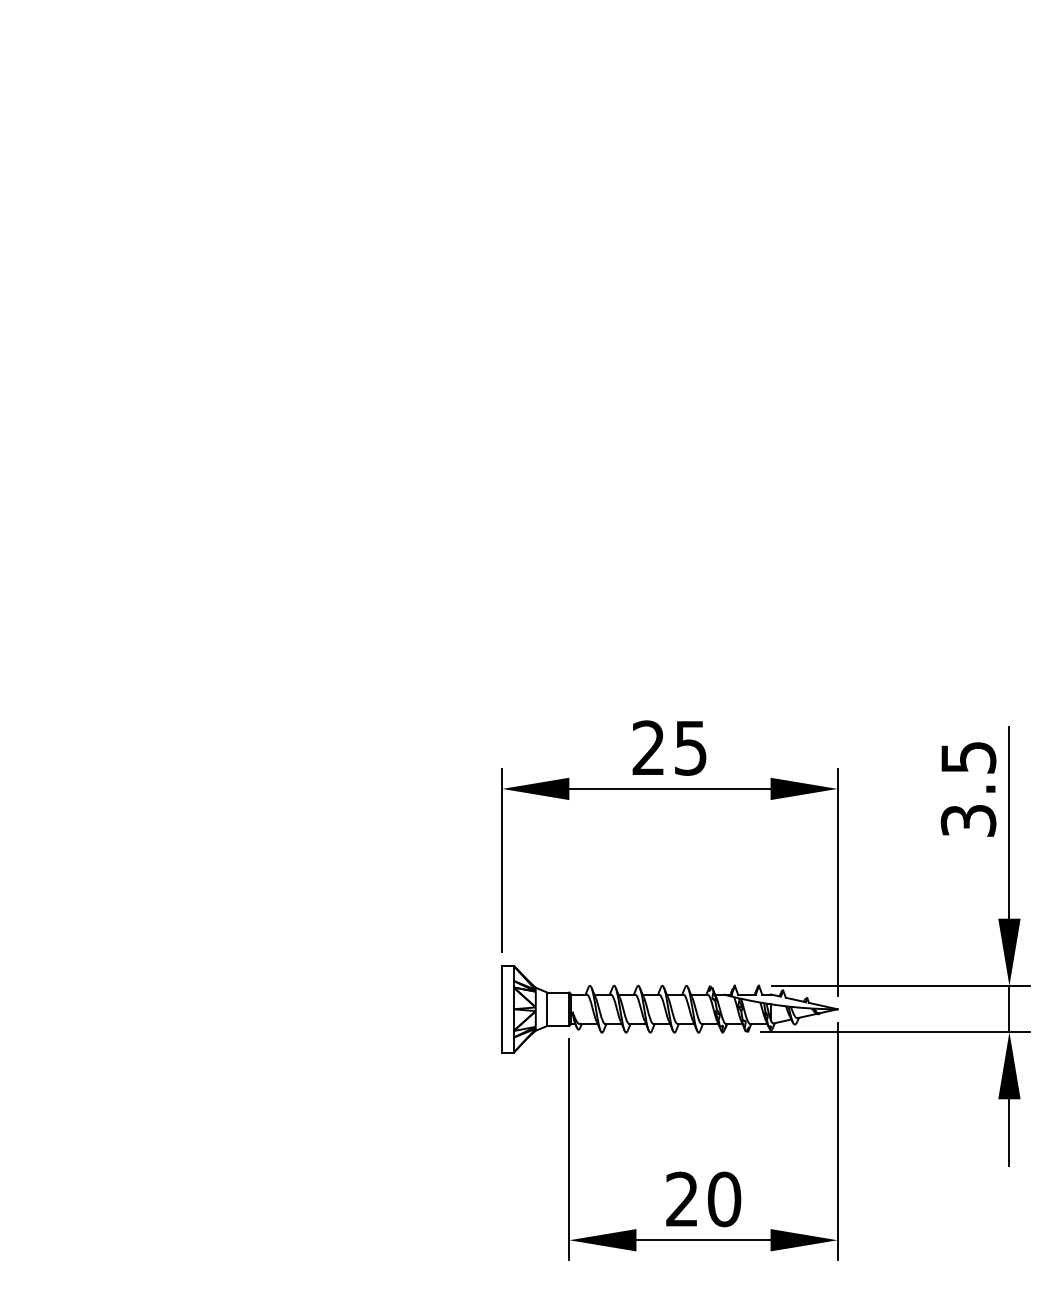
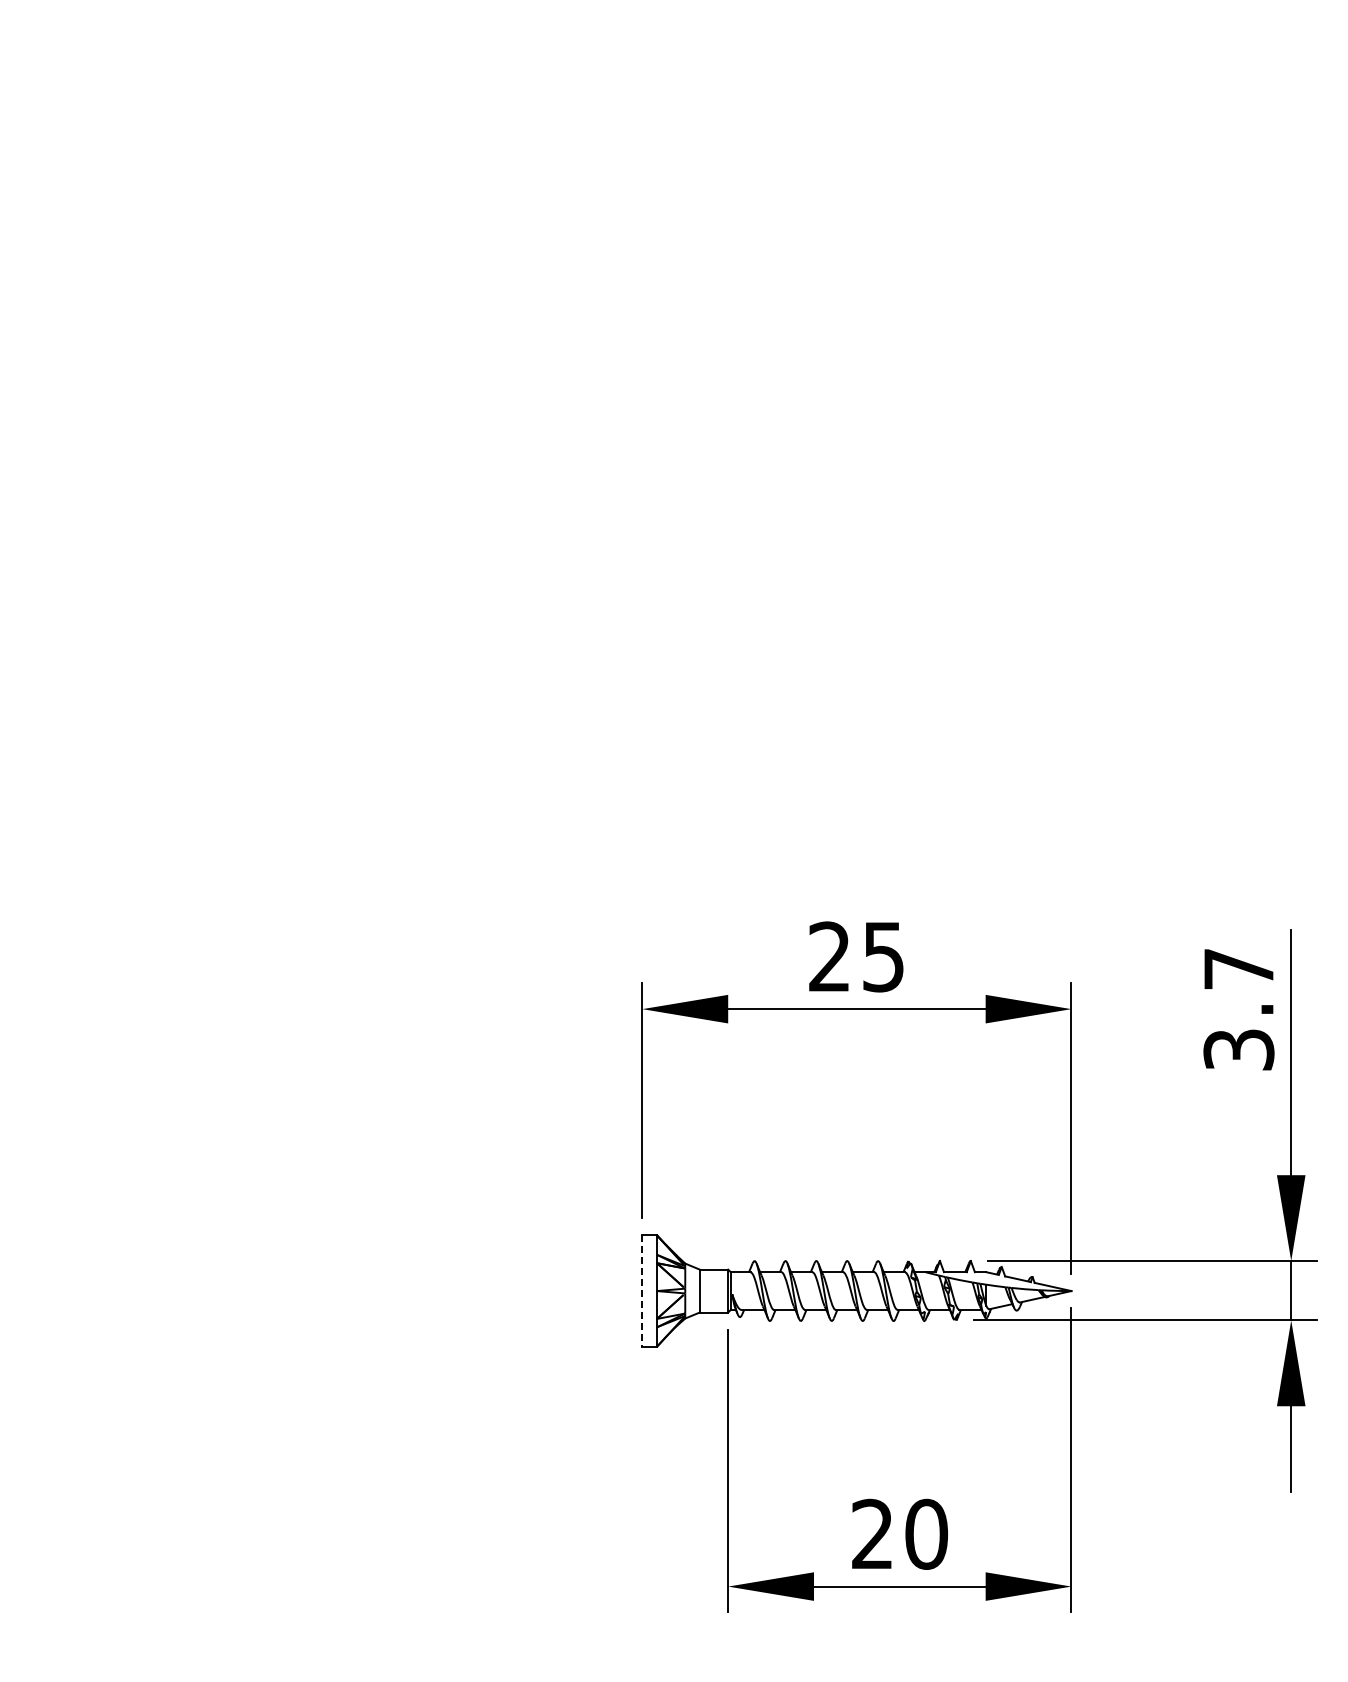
text: (968, 757) -> (1239, 969), 3.5 -> 3.7
line: (502, 1009) -> (642, 1291), solid -> dashed

